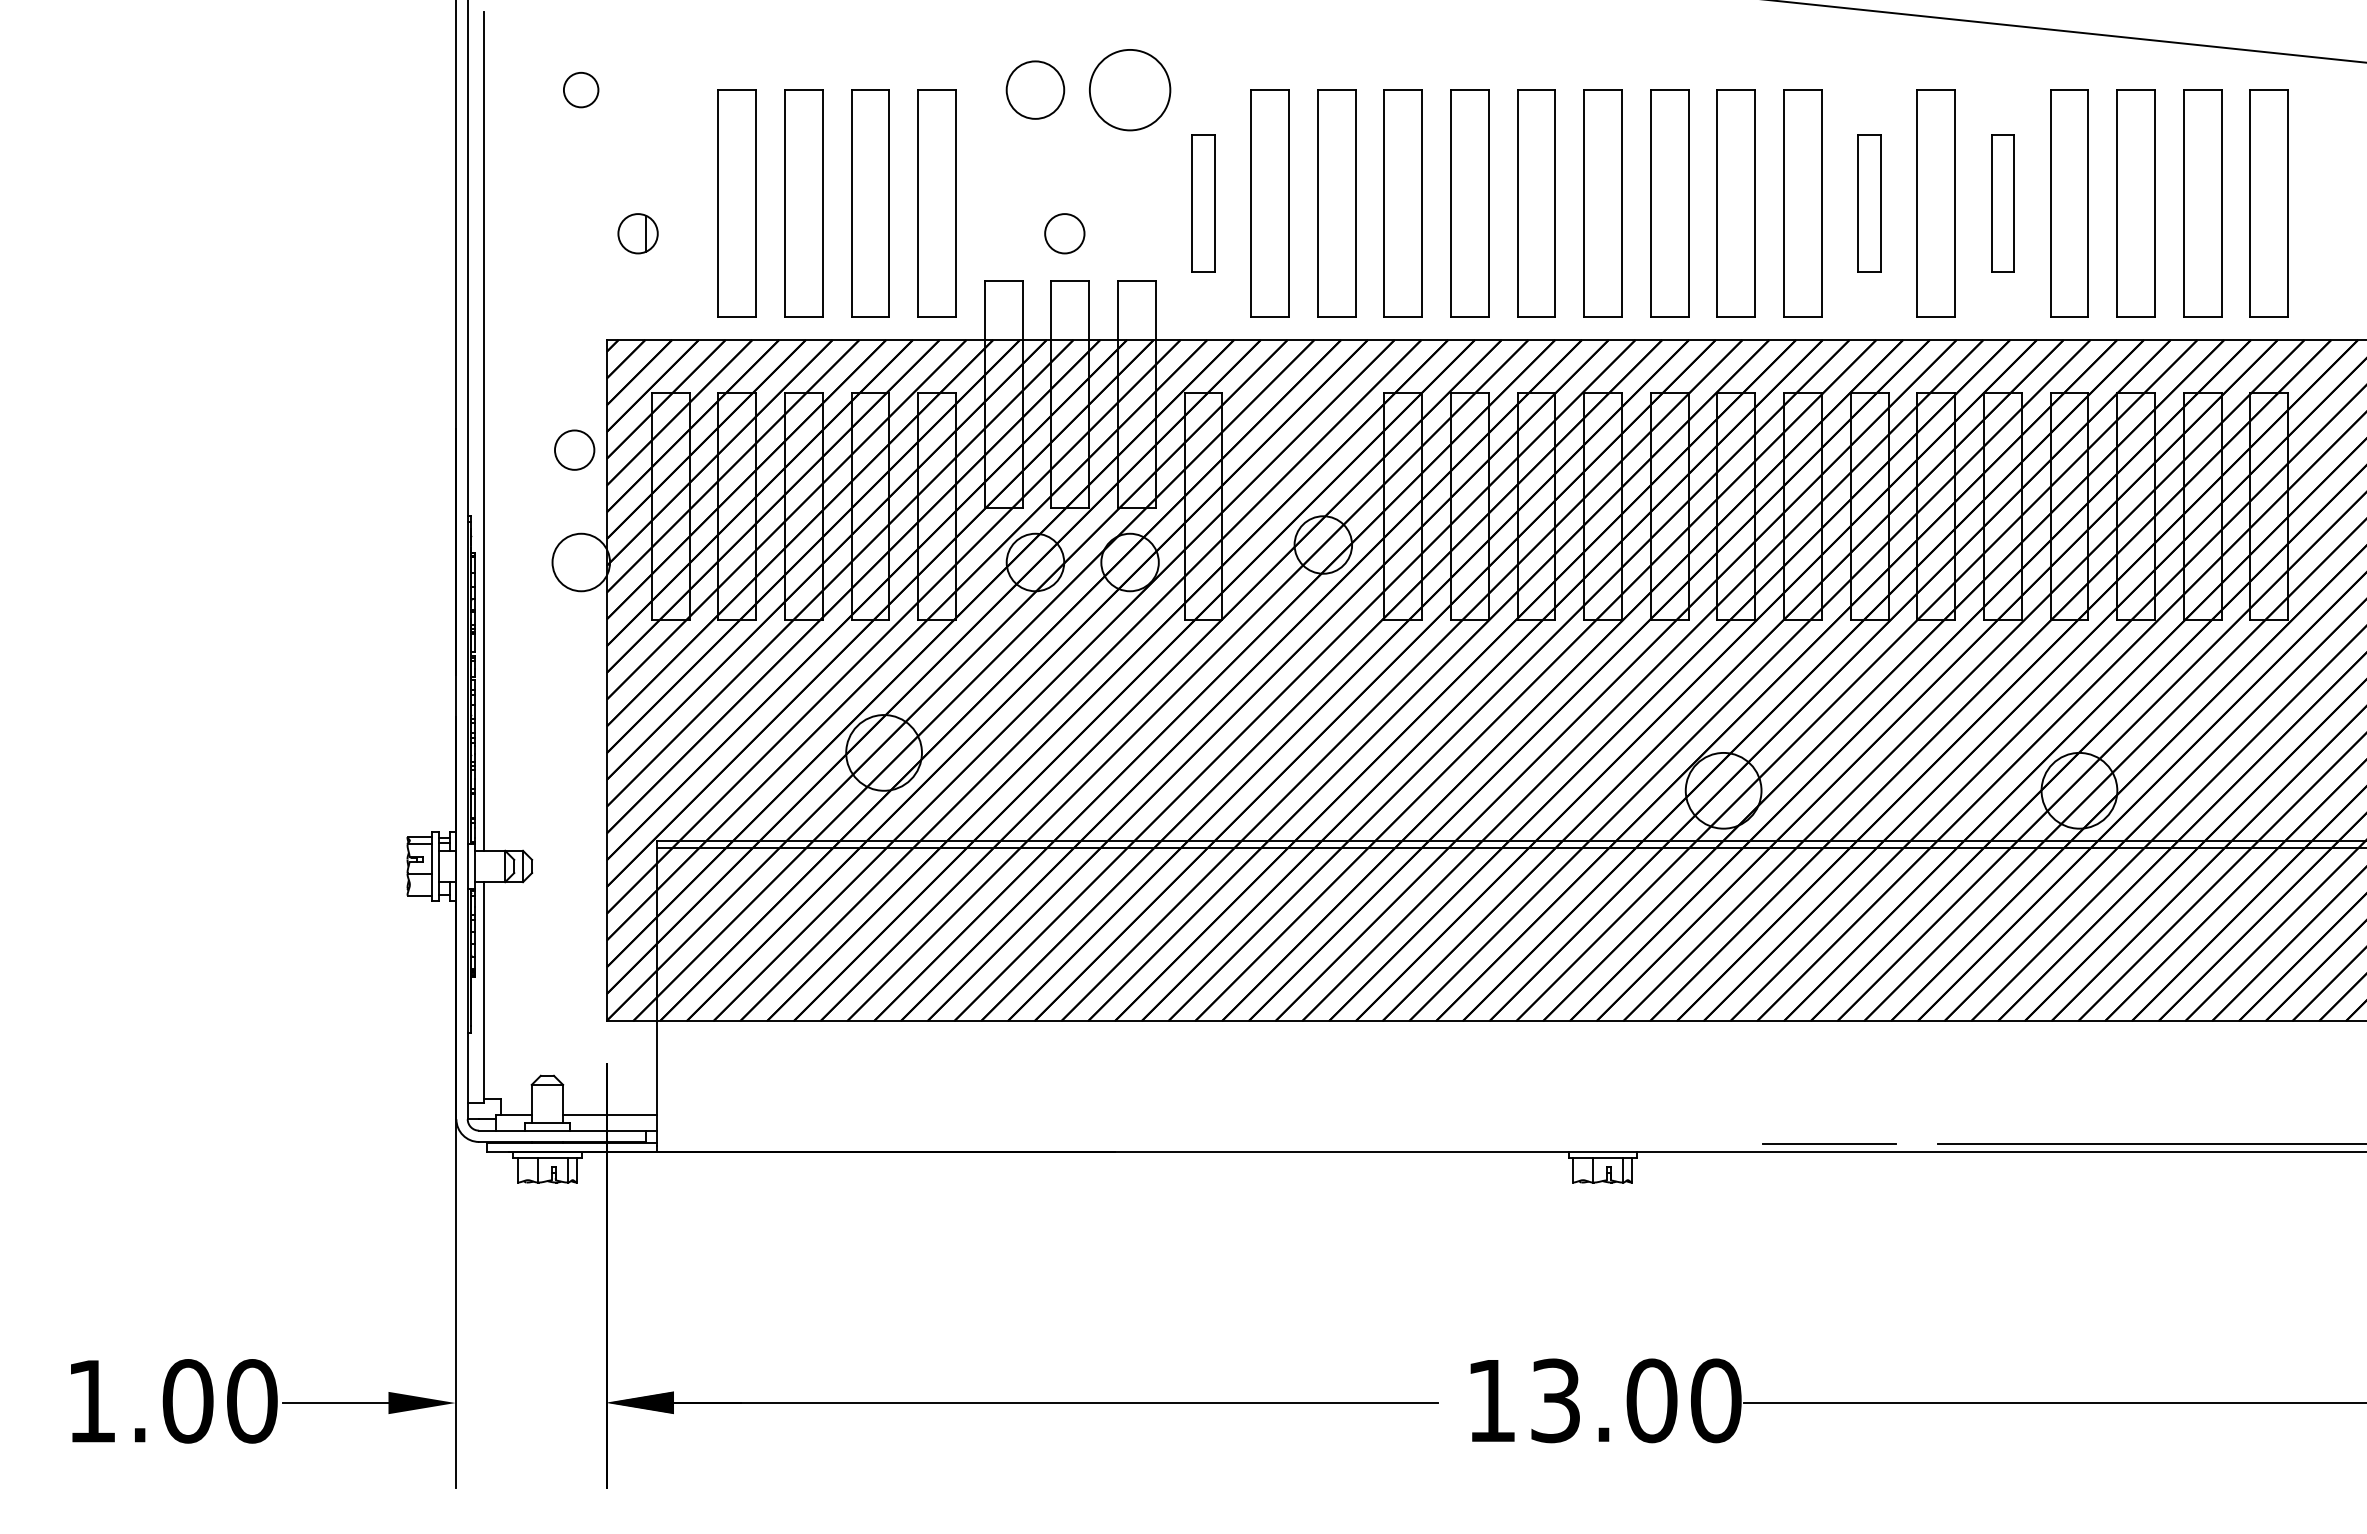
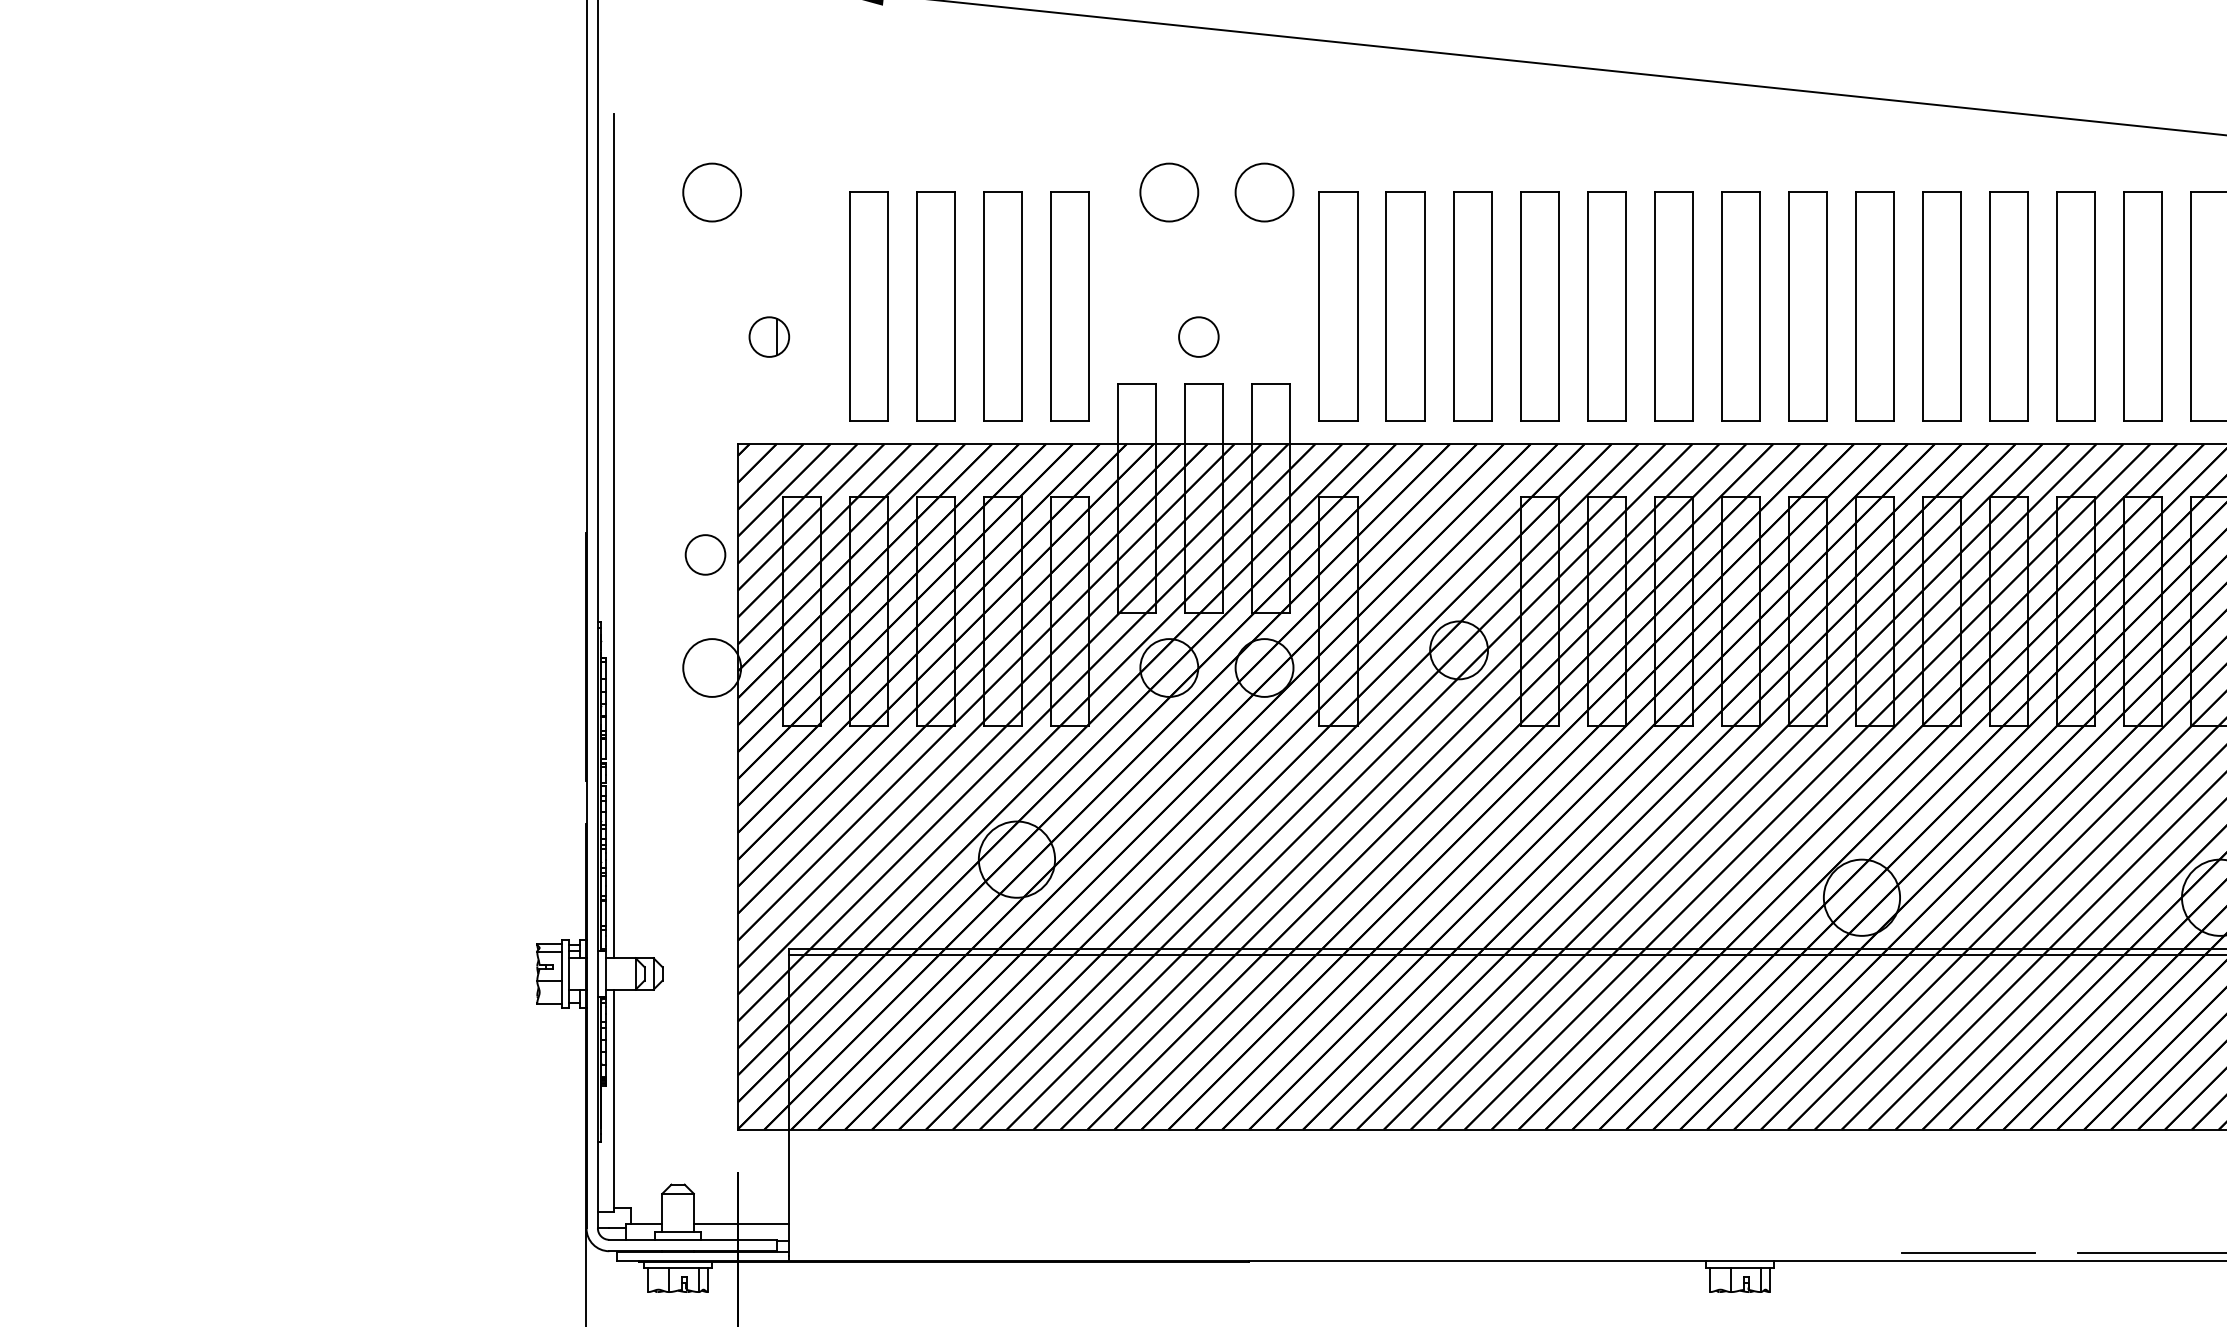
circle: (580, 89) -> (711, 191), size x1.67
circle: (1129, 89) -> (1263, 191), size x0.71
part: (1203, 203) -> (1338, 306), size x1.67
part: (1869, 203) -> (2008, 306), size x1.67
part: (2002, 203) -> (2142, 306), size x1.67

